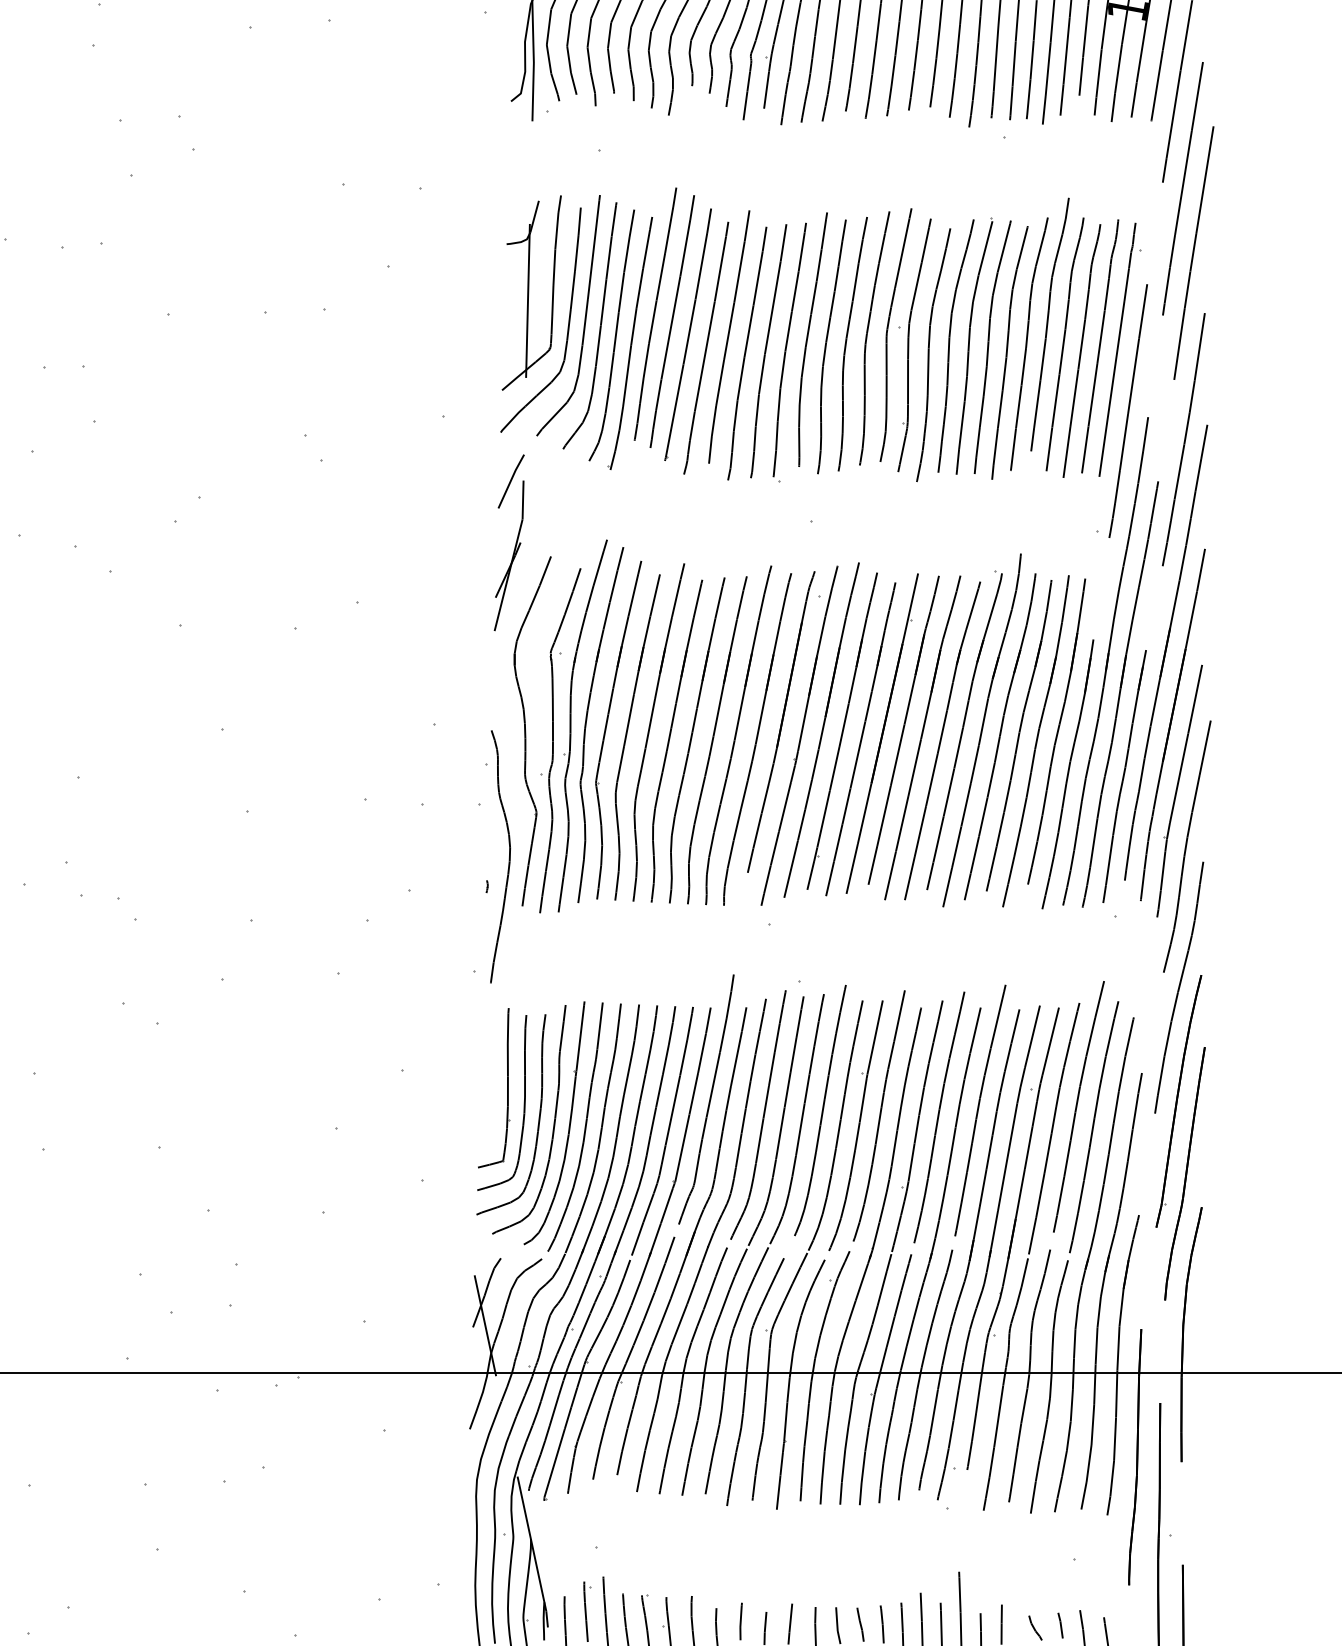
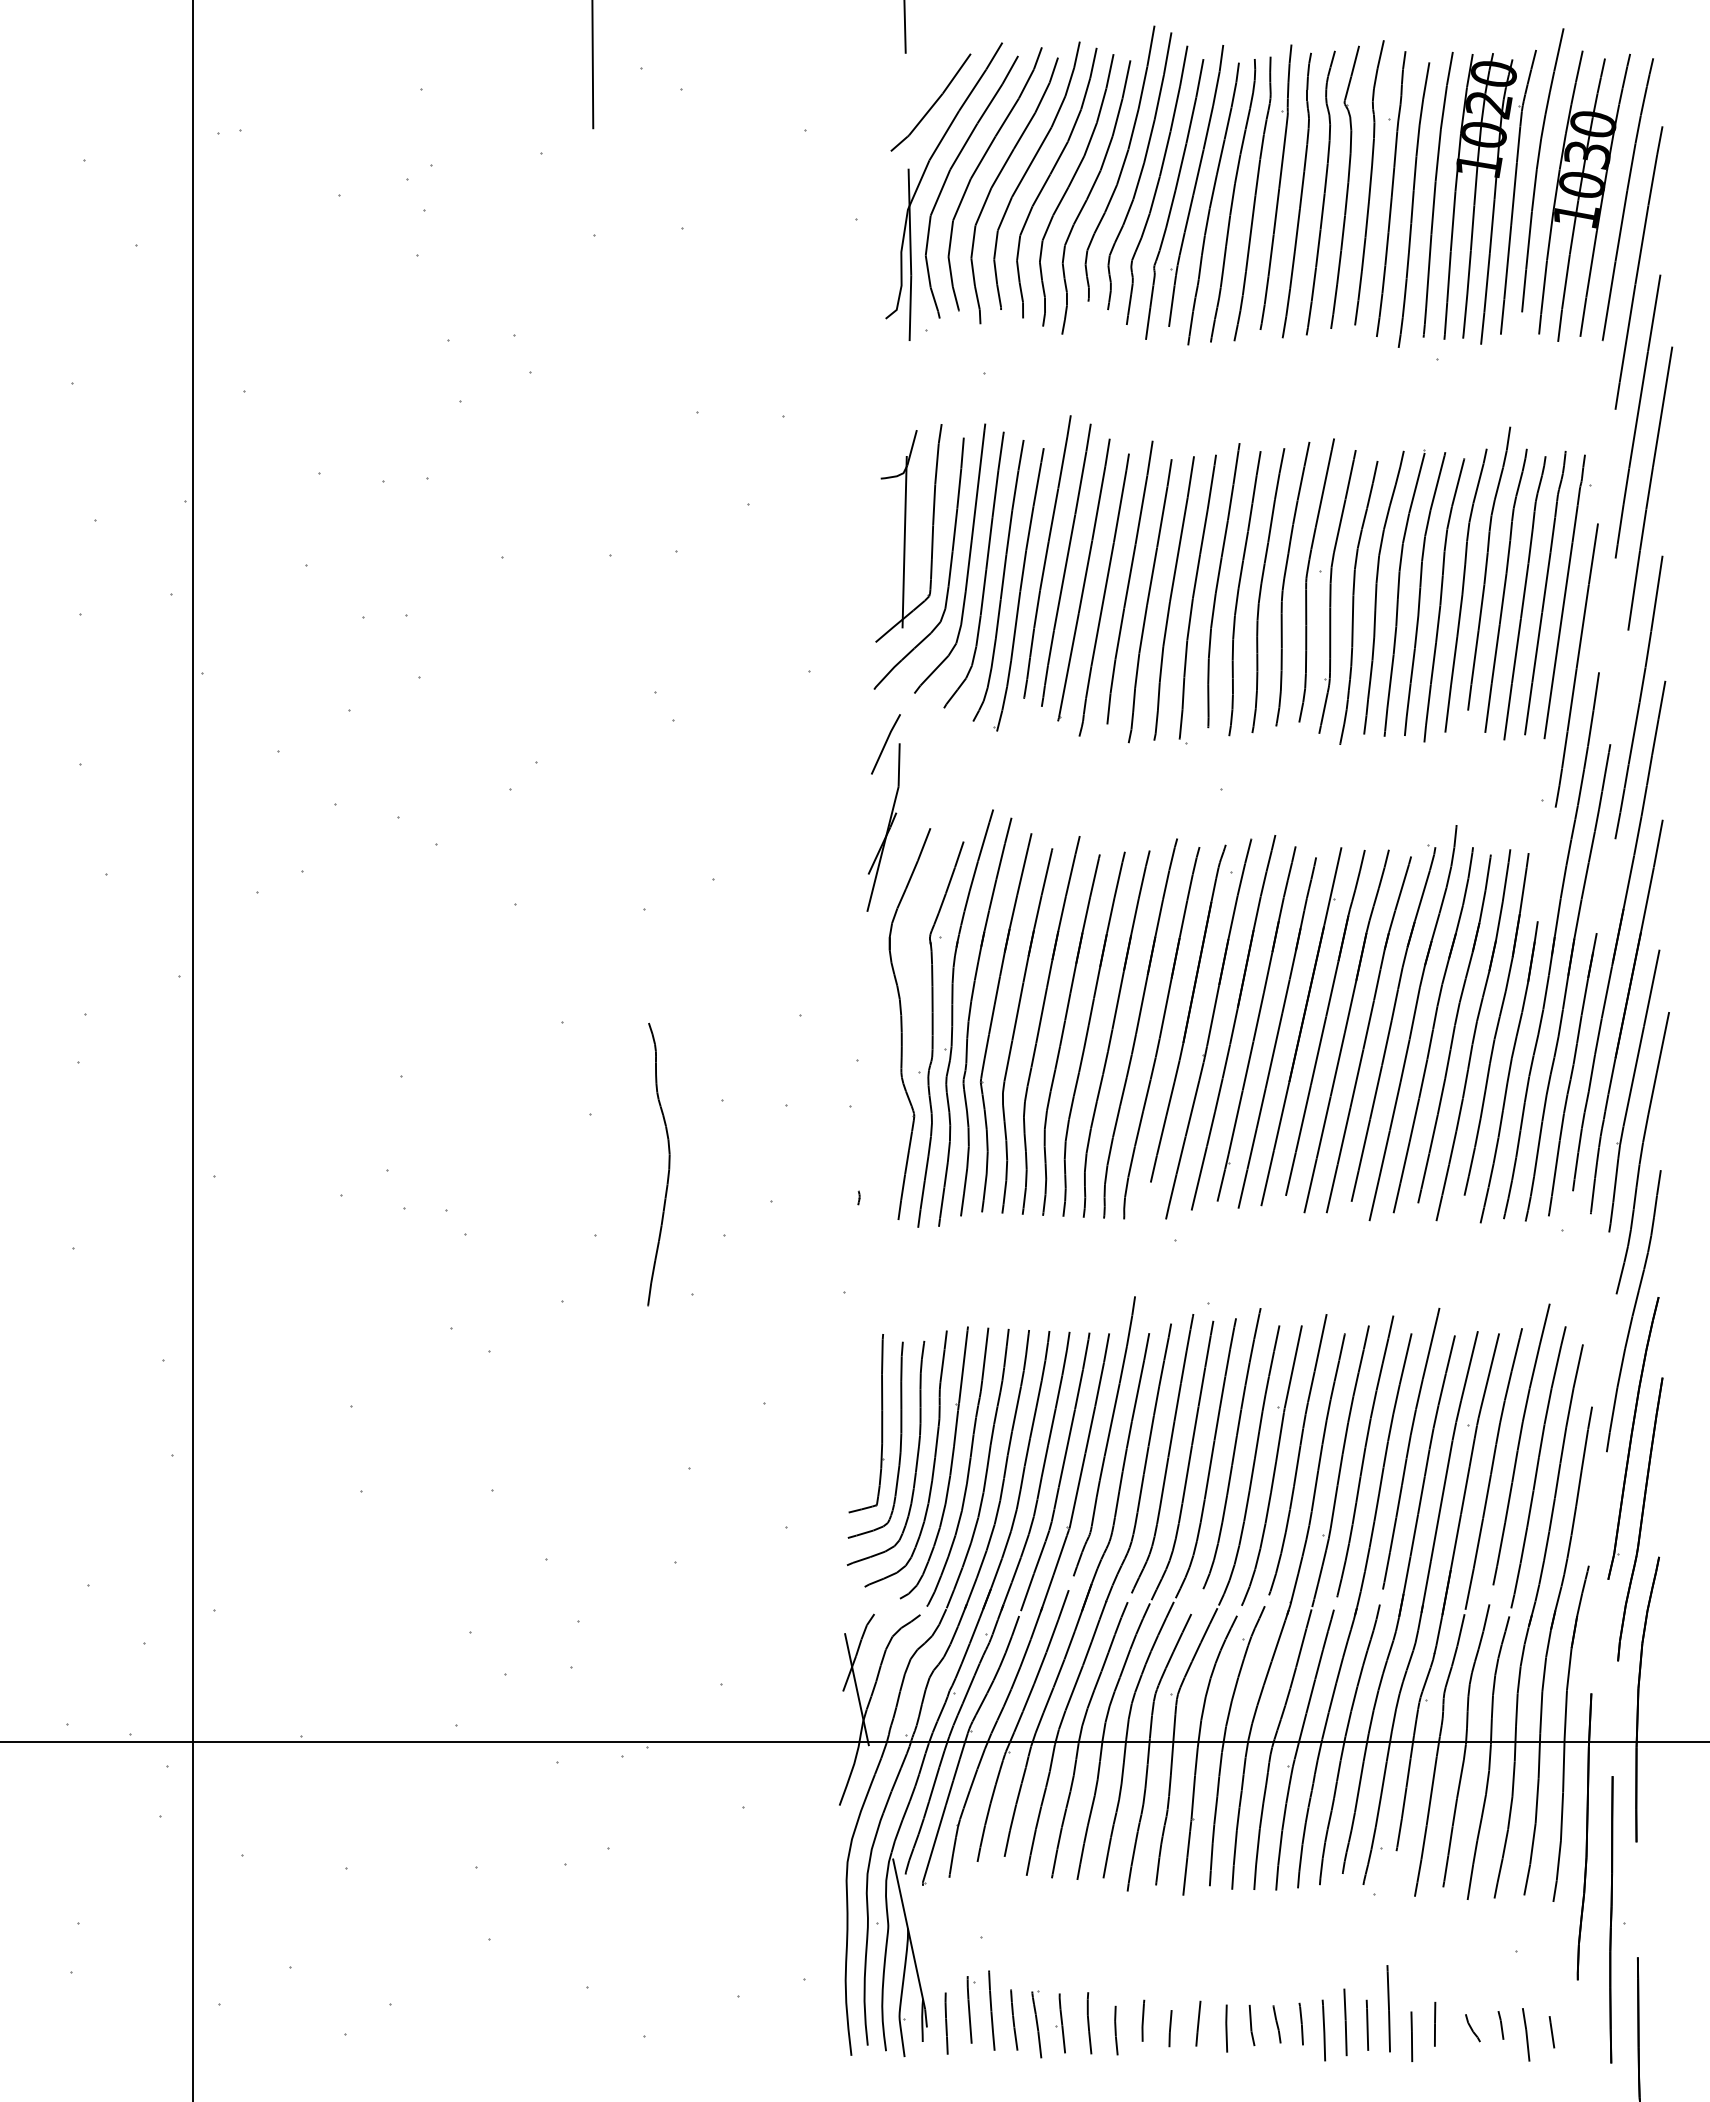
curve: (509, 856) -> (668, 1164), moved

